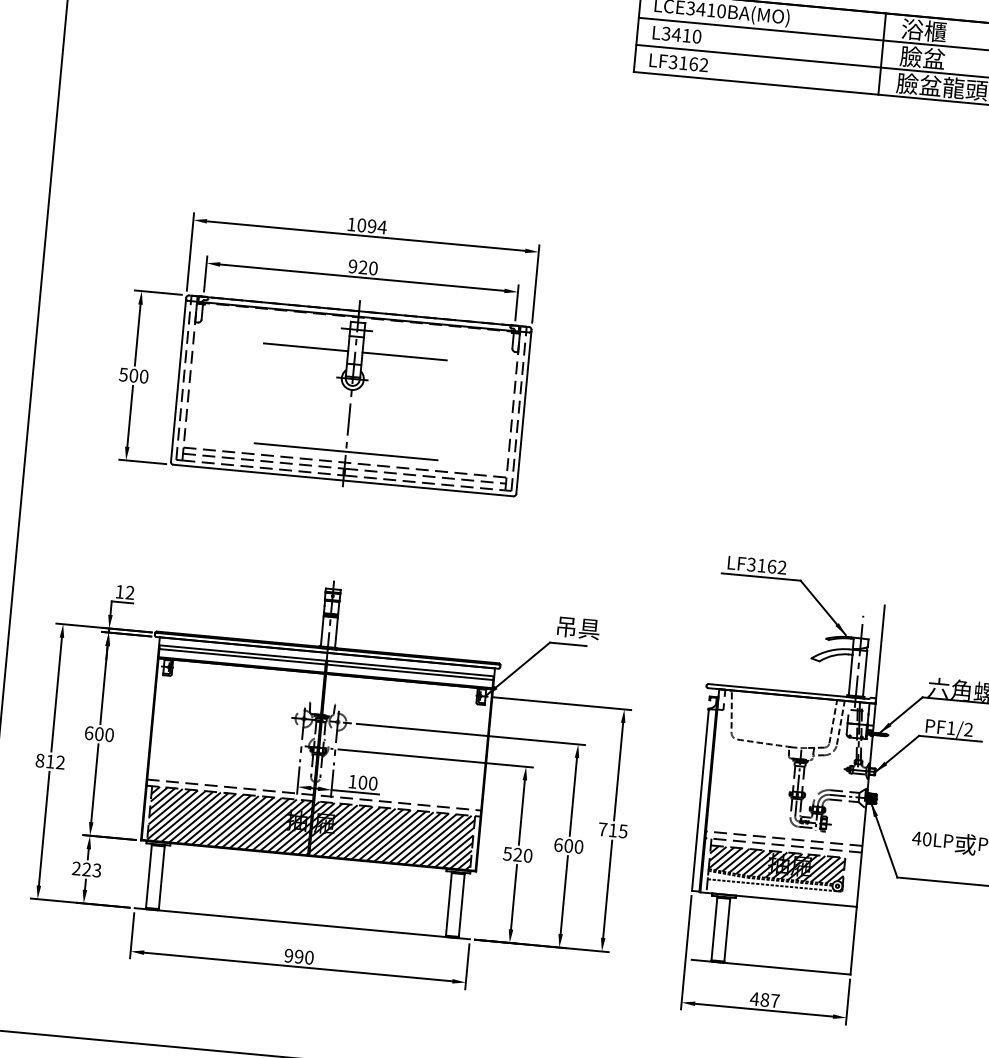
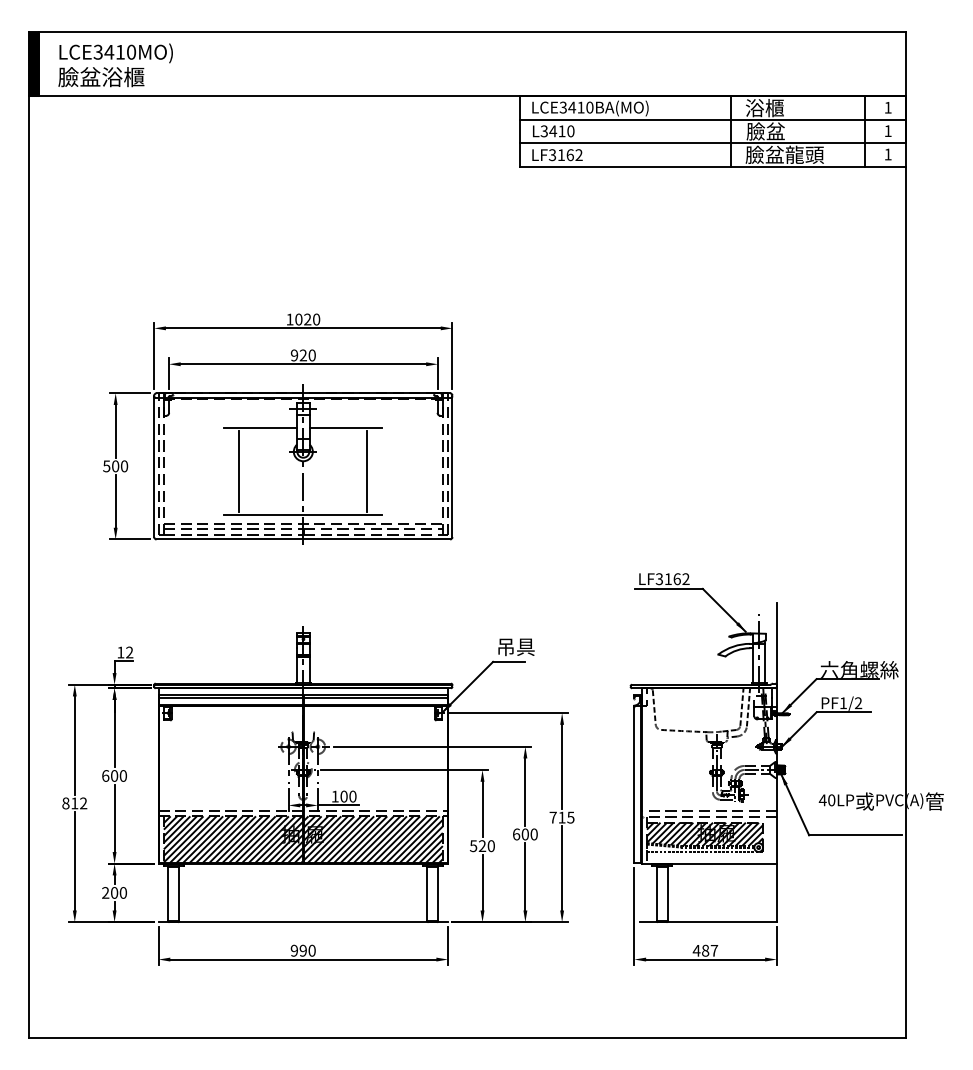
text: (377, 226) -> (312, 319), 1094 -> 1020
line: (276, 394) -> (239, 471), added
line: (424, 408) -> (367, 471), added
text: (91, 869) -> (118, 892), 223 -> 200

